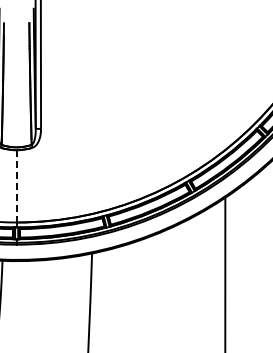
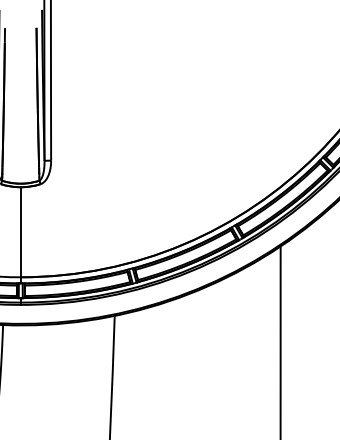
line: (16, 186) -> (20, 232), dashed -> solid

